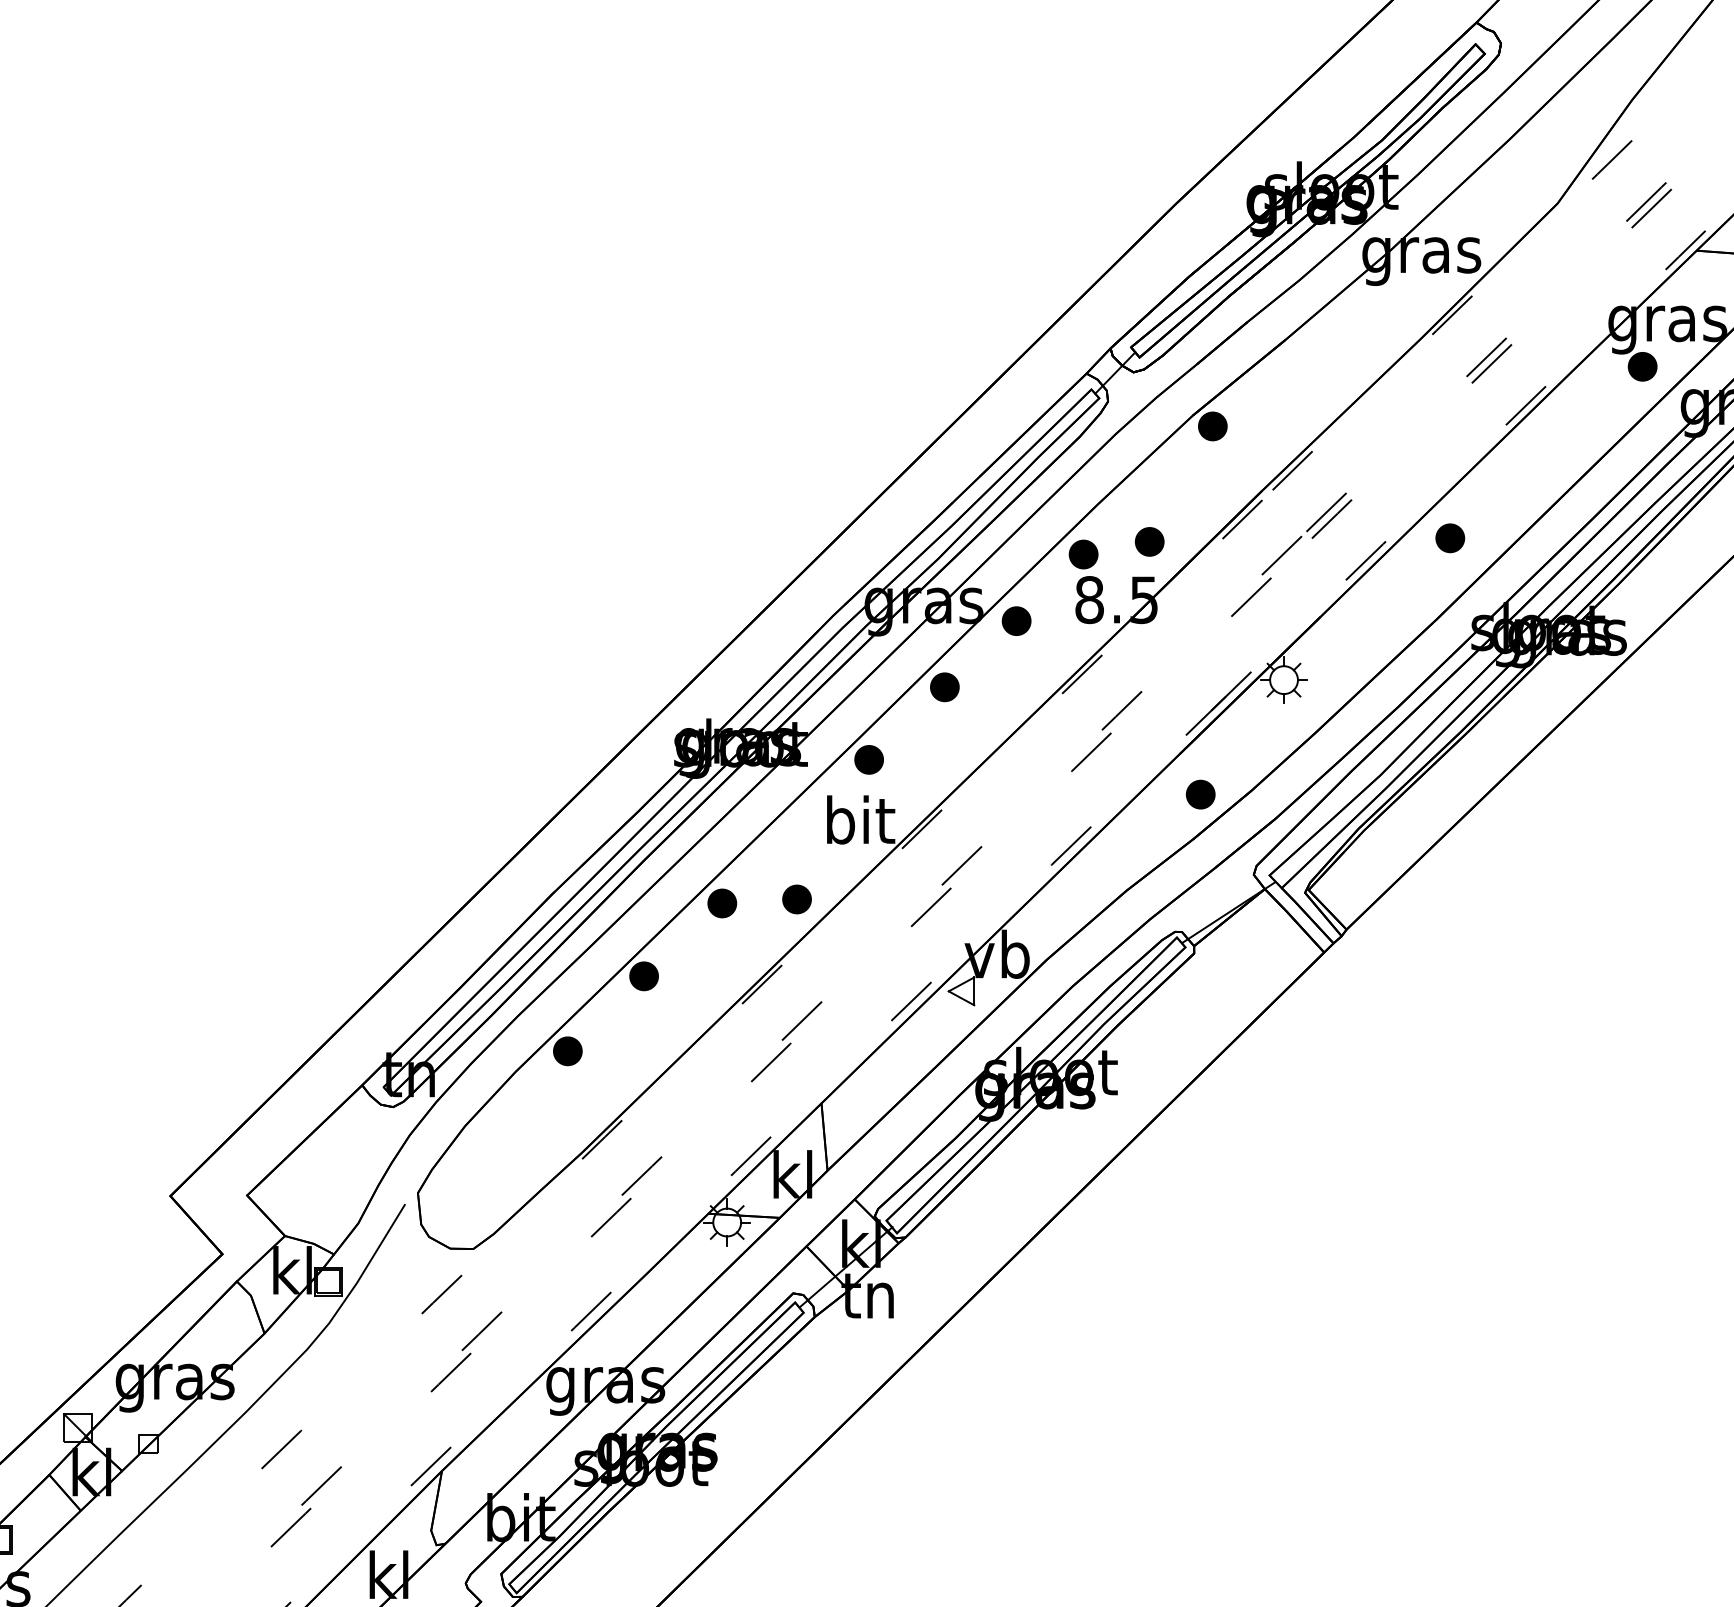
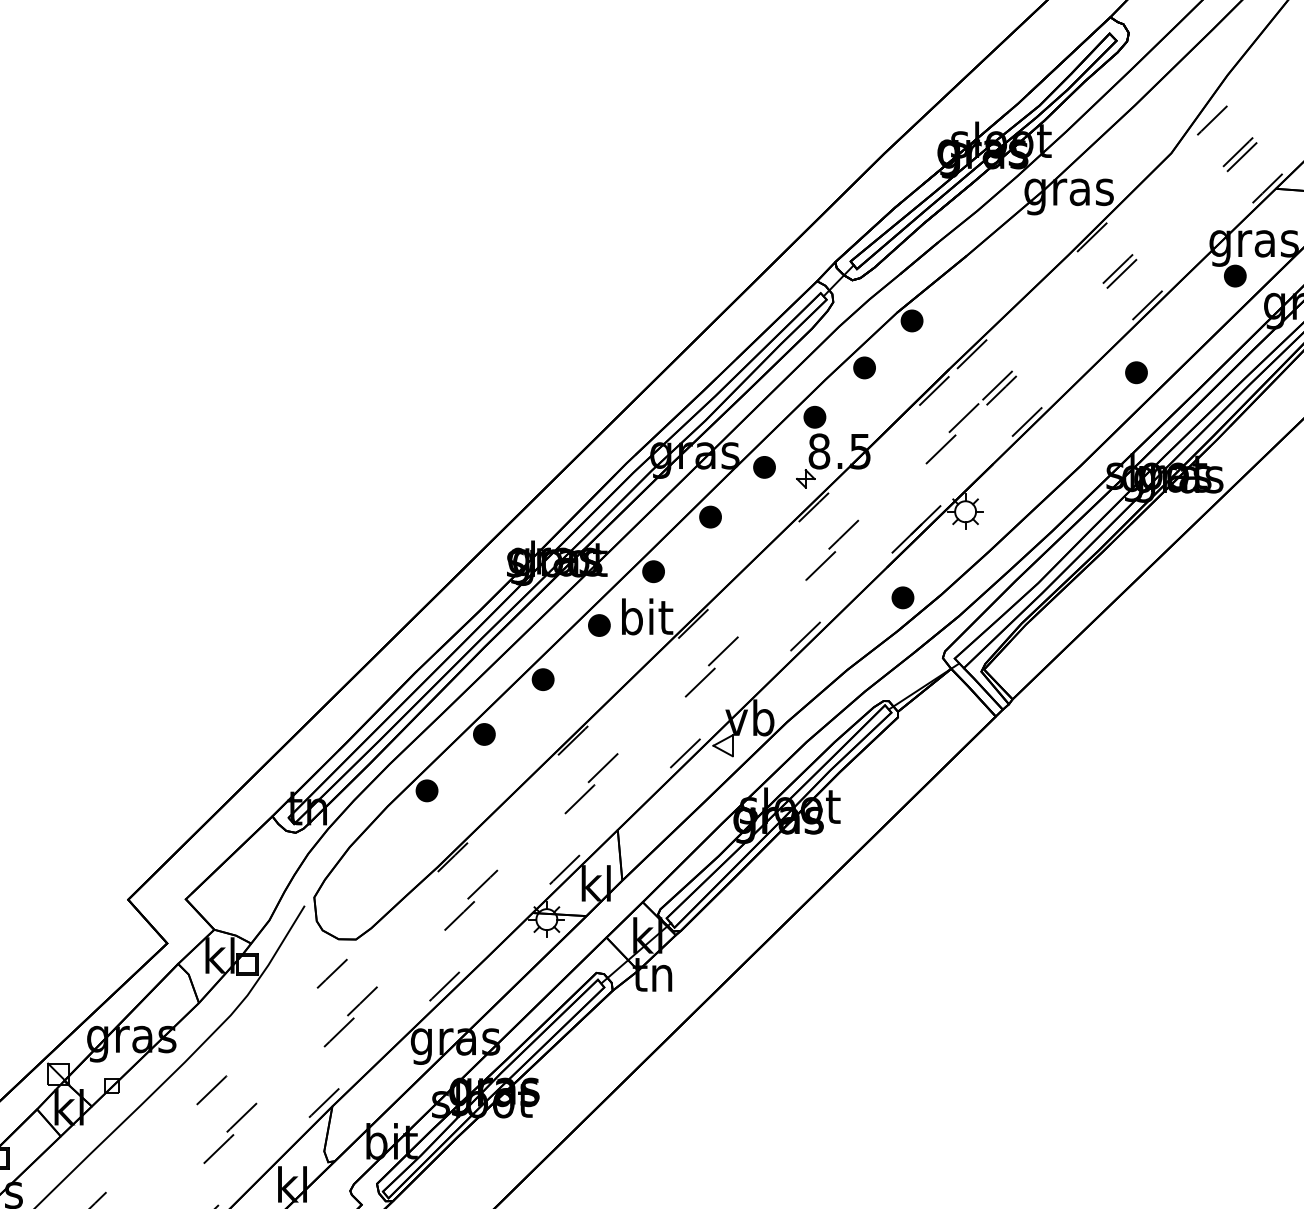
part: (1450, 538) -> (1136, 372), moved
part: (1149, 541) -> (864, 367), moved
part: (1071, 636) -> (805, 478), added
part: (796, 899) -> (598, 625), moved

